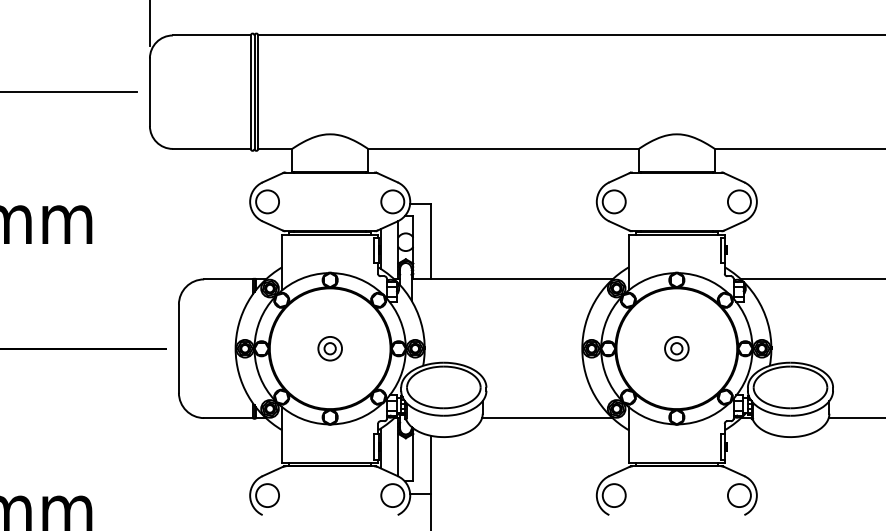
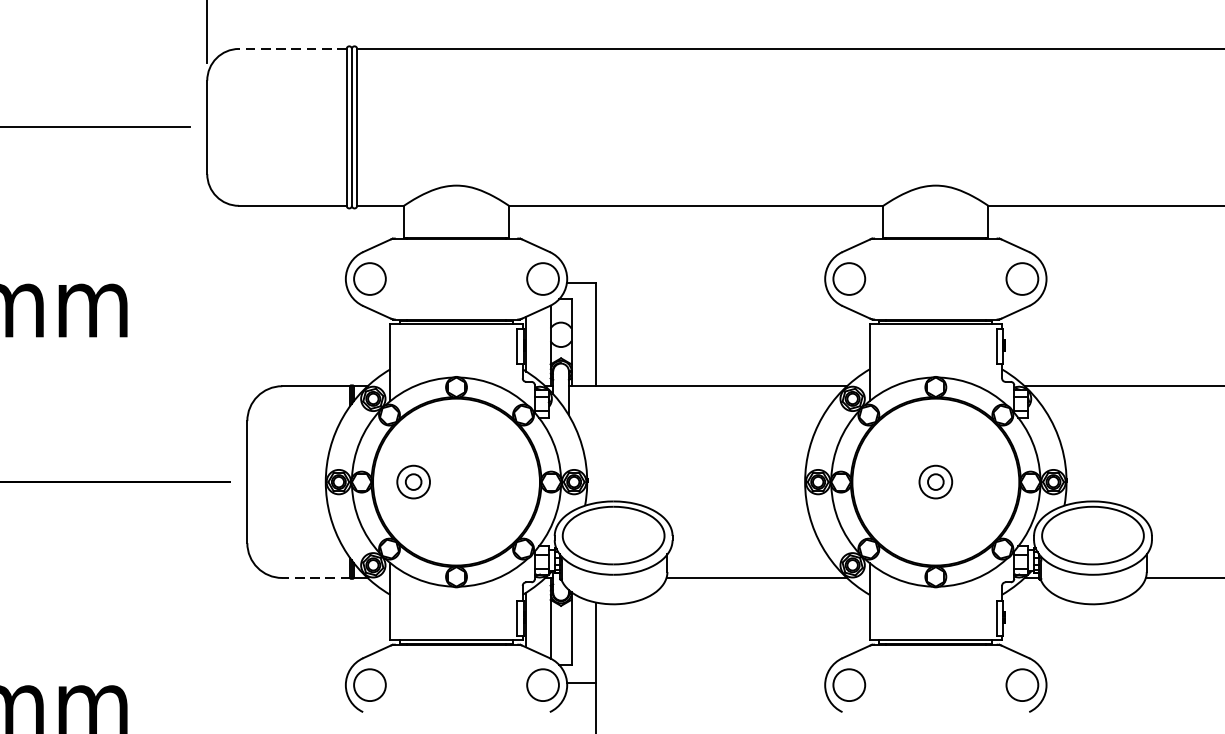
line: (211, 35) -> (292, 48), solid -> dashed
part: (329, 348) -> (412, 481), moved
line: (228, 418) -> (315, 578), solid -> dashed

